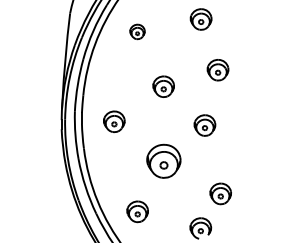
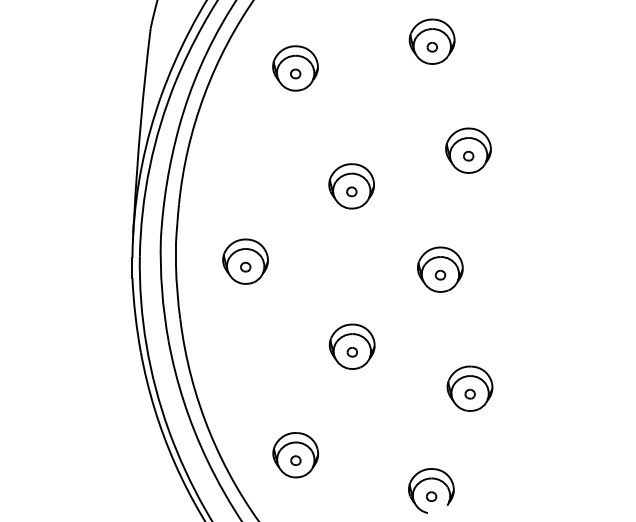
part: (137, 31) -> (295, 67), size x1.43
part: (163, 161) -> (351, 346), size x0.62
part: (220, 193) -> (469, 387), moved

